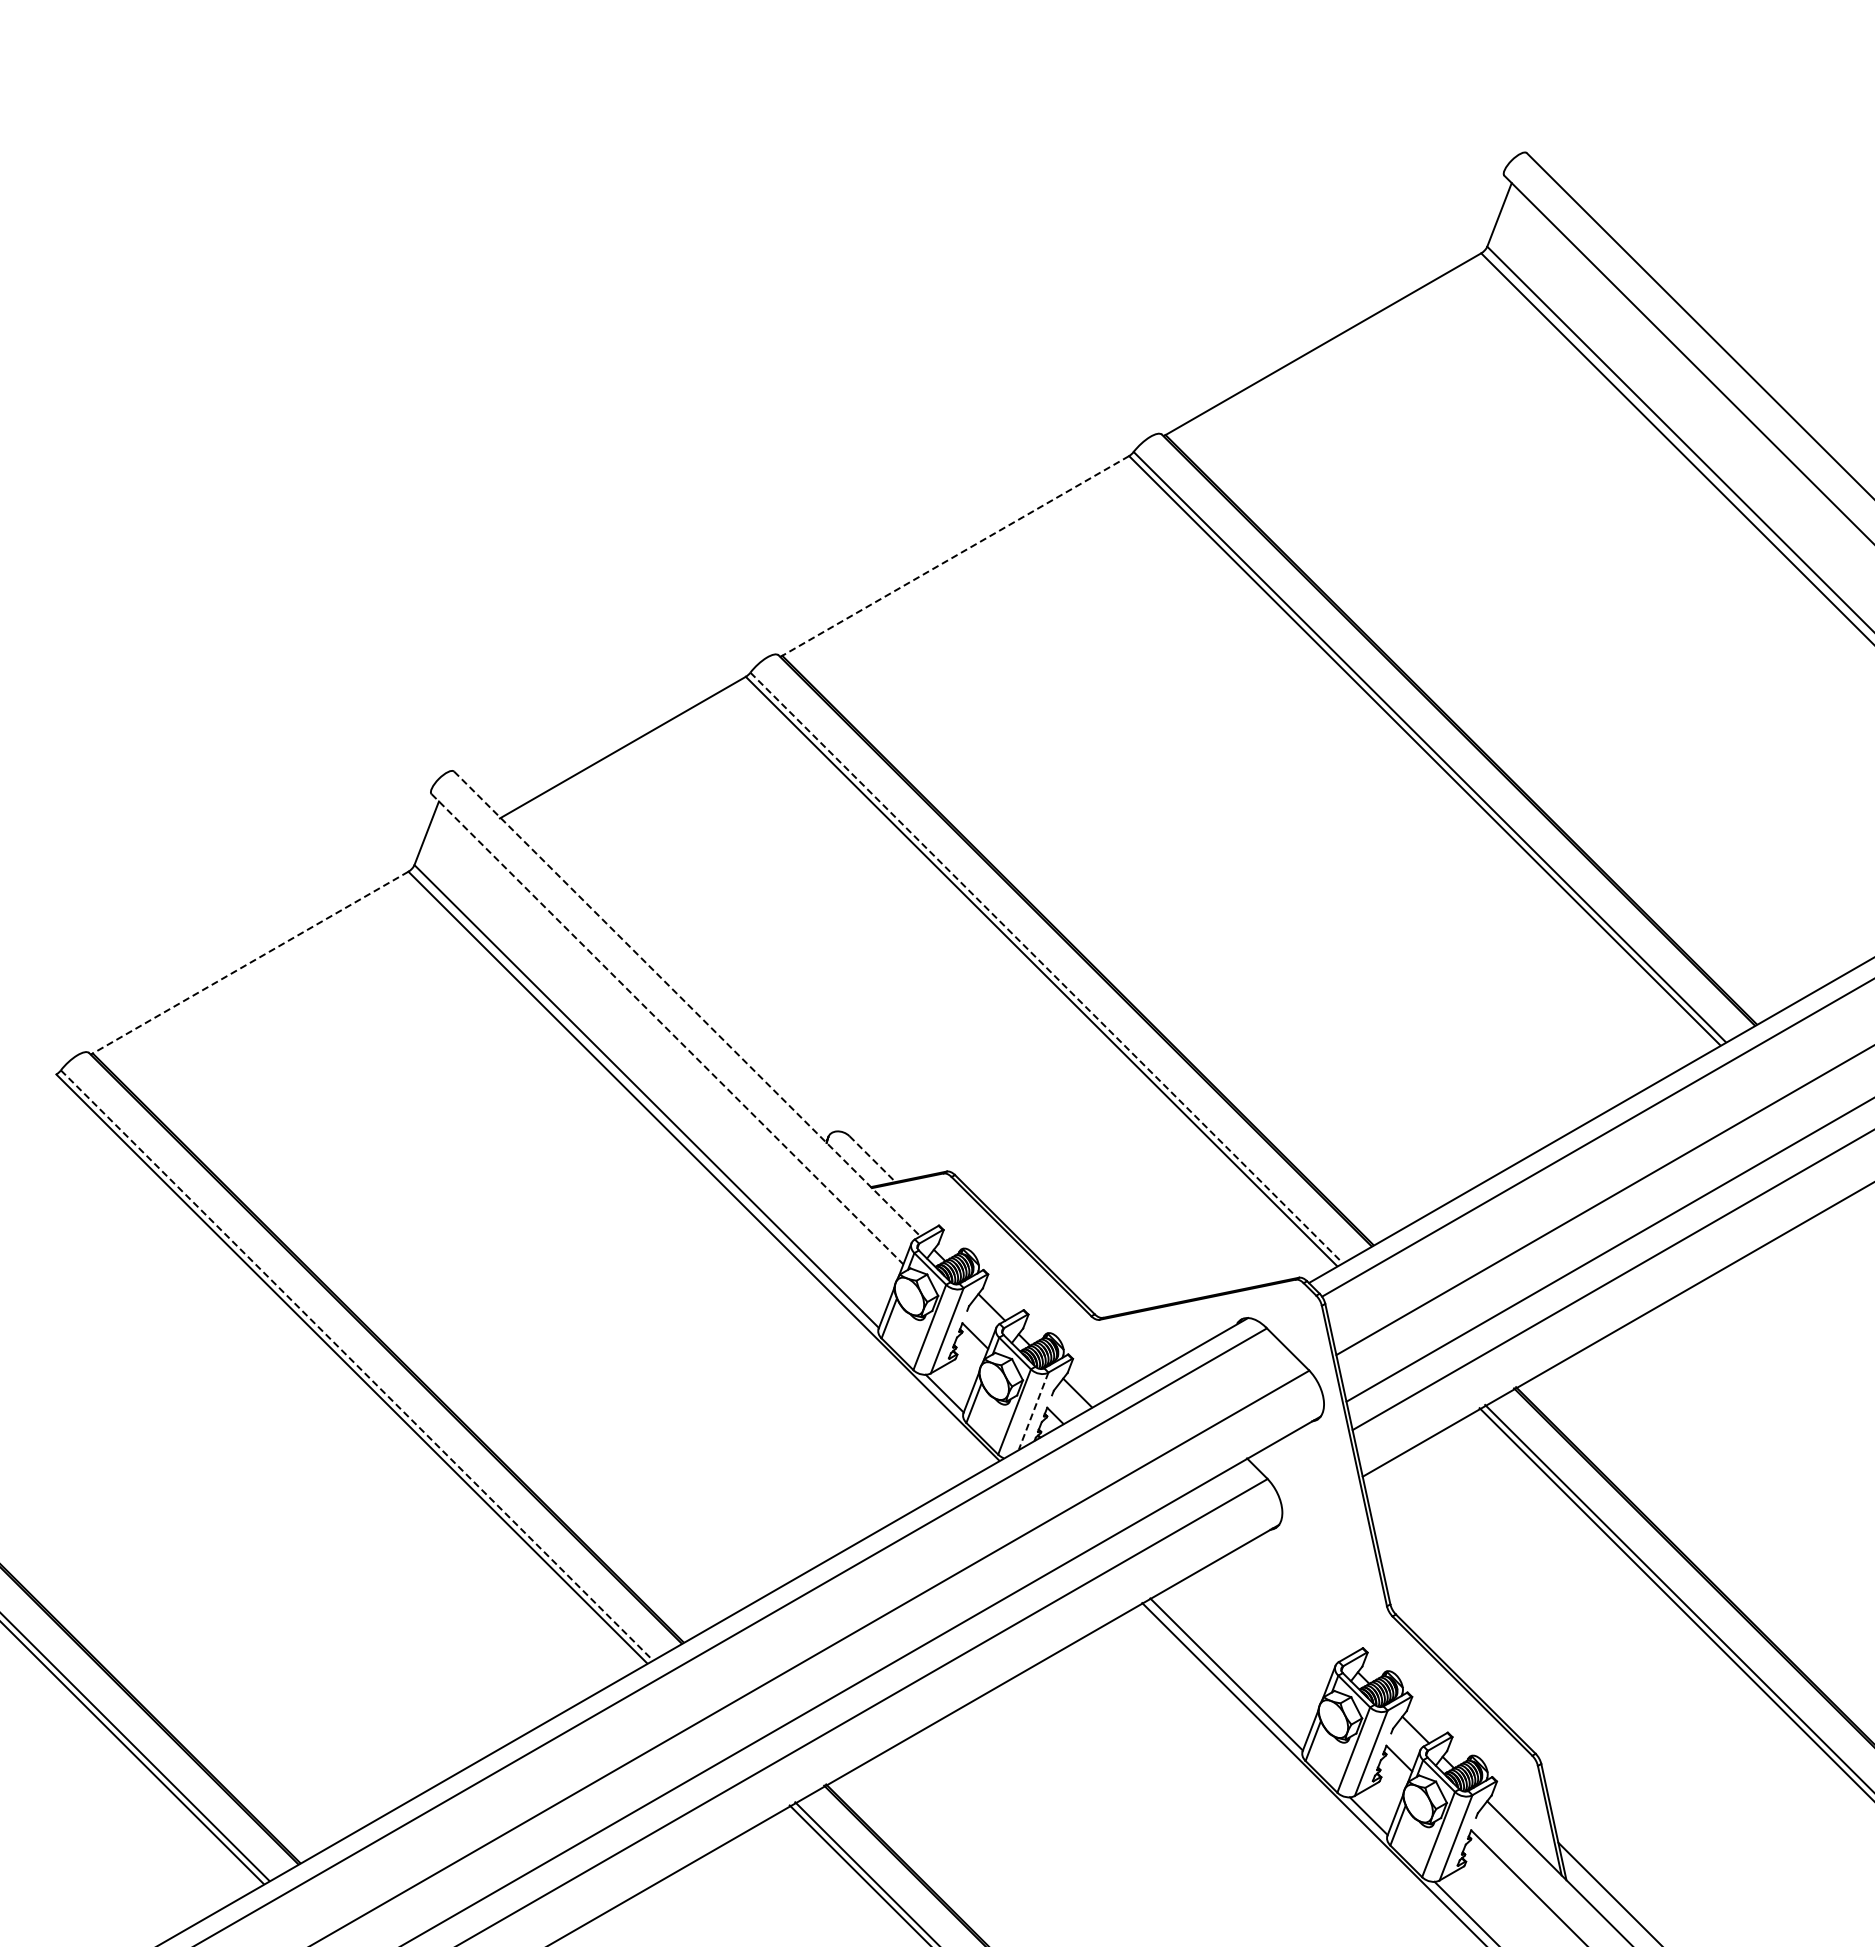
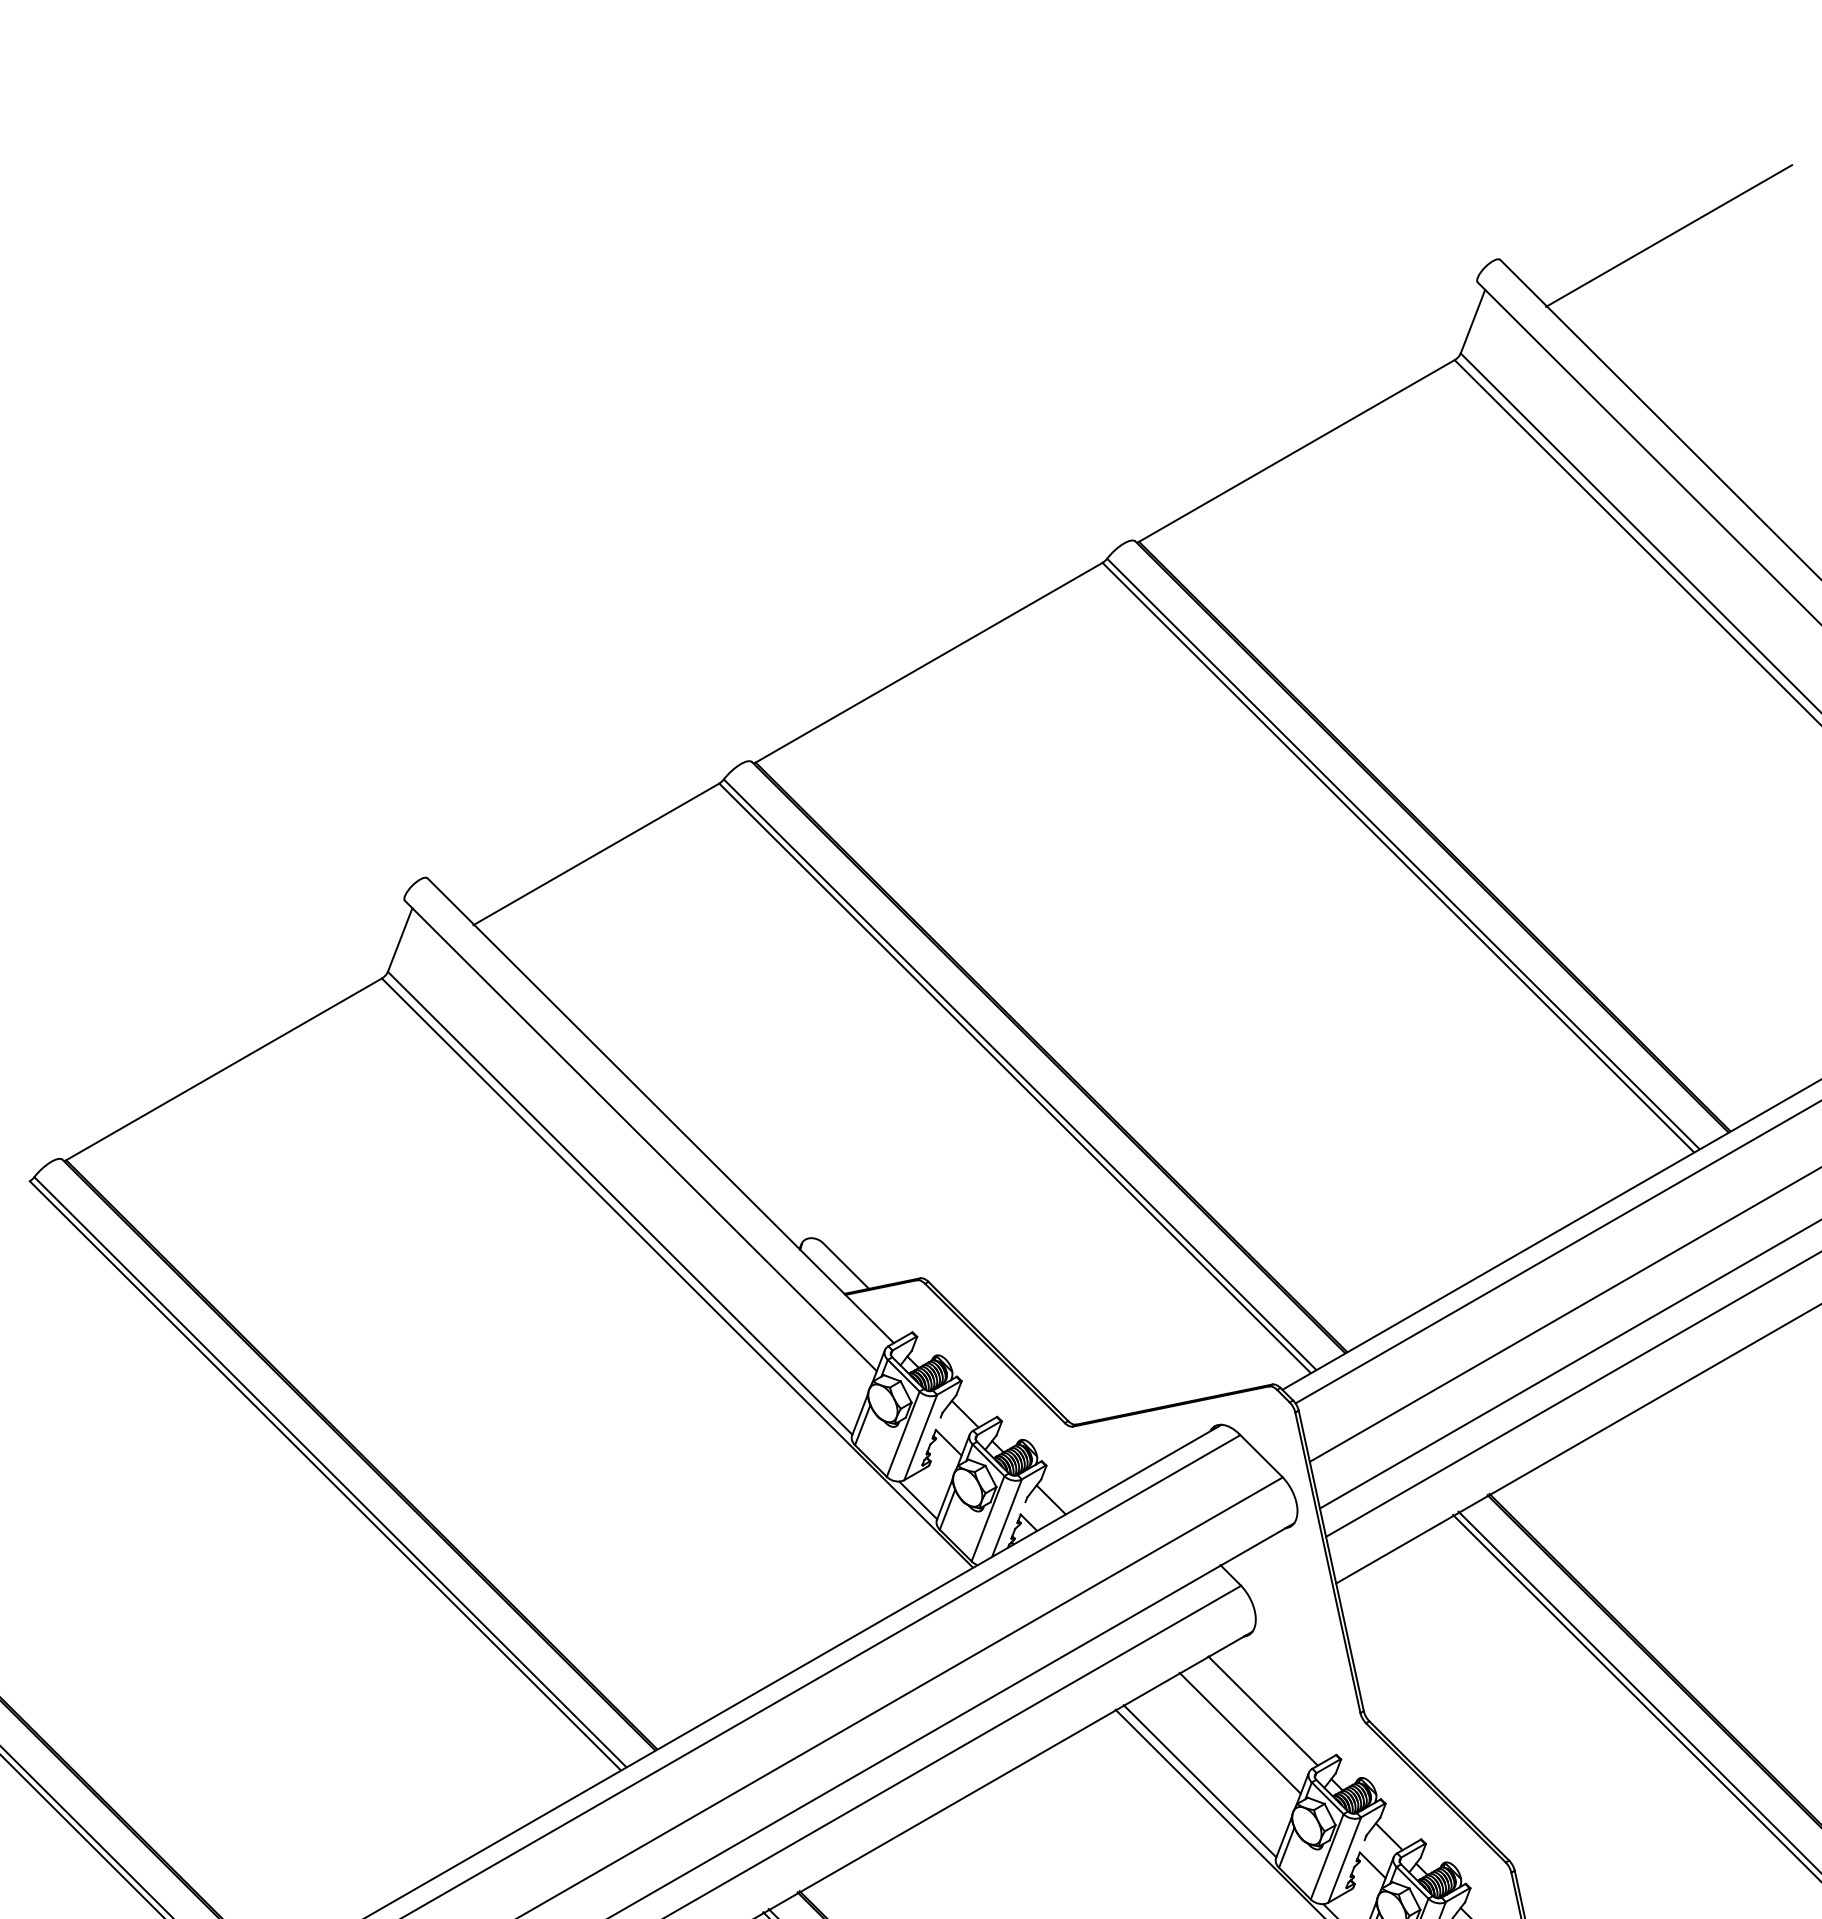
line: (1695, 129) -> (1668, 236), added
line: (955, 556) -> (928, 663), dashed -> solid
line: (250, 962) -> (223, 1069), dashed -> solid
line: (1046, 967) -> (1019, 1074), dashed -> solid
line: (687, 1004) -> (660, 1111), dashed -> solid
line: (667, 1029) -> (640, 1136), dashed -> solid
line: (872, 1159) -> (845, 1266), dashed -> solid
line: (356, 1365) -> (329, 1472), dashed -> solid
line: (1033, 1411) -> (1006, 1518), dashed -> solid
line: (1289, 1603) -> (1262, 1710), added
line: (1266, 1626) -> (1239, 1733), added

